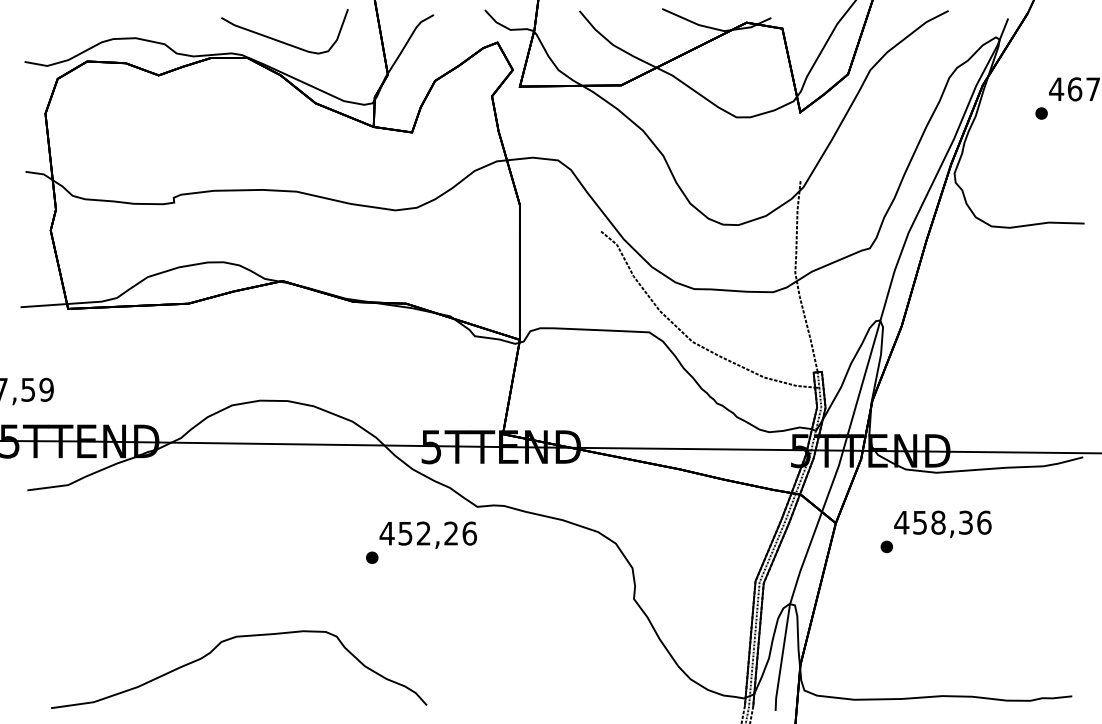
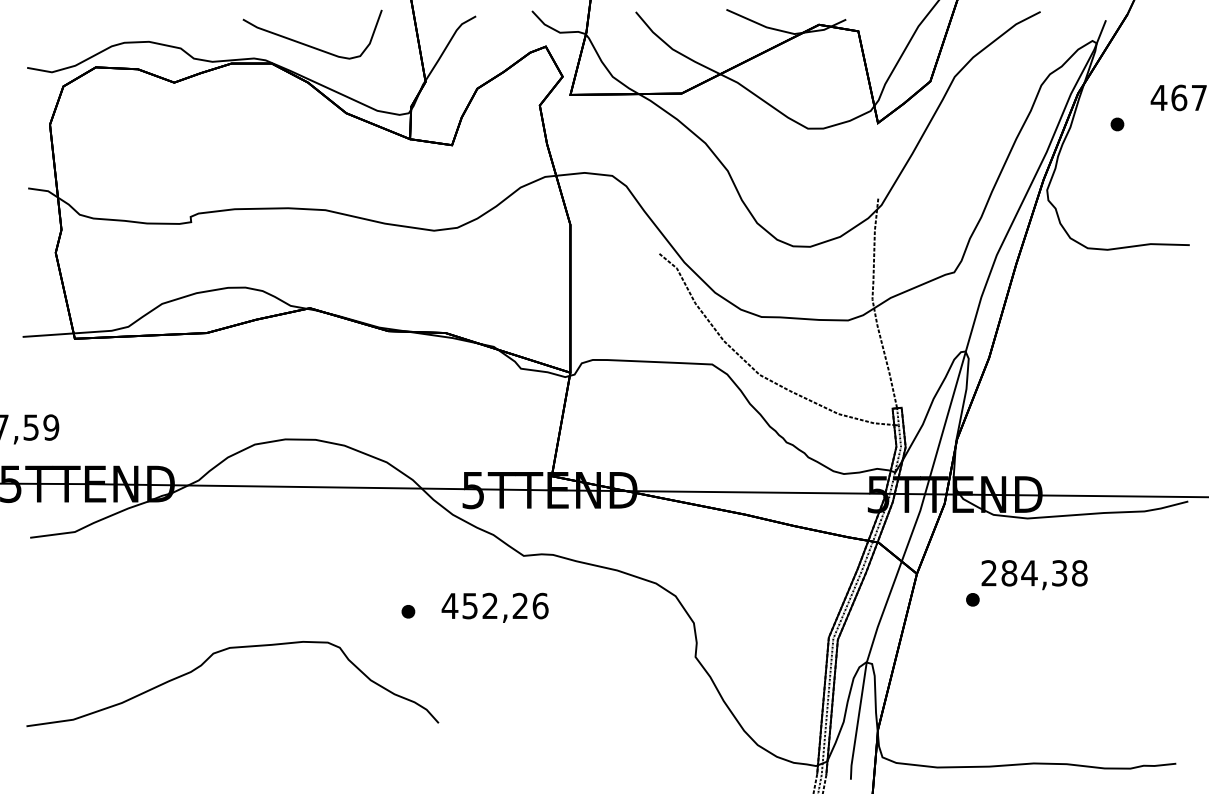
part: (1041, 113) -> (1117, 124), moved
text: (942, 522) -> (1033, 573), 458,36 -> 284,38
text: (427, 534) -> (494, 607), moved
curve: (229, 640) -> (222, 652), moved

